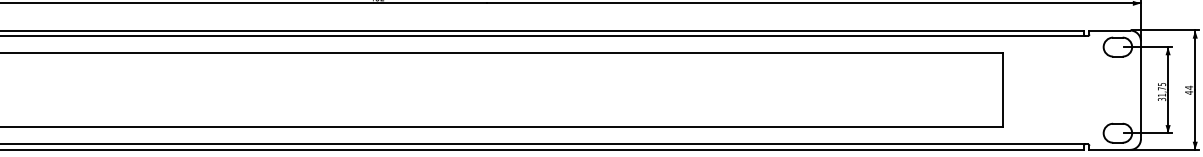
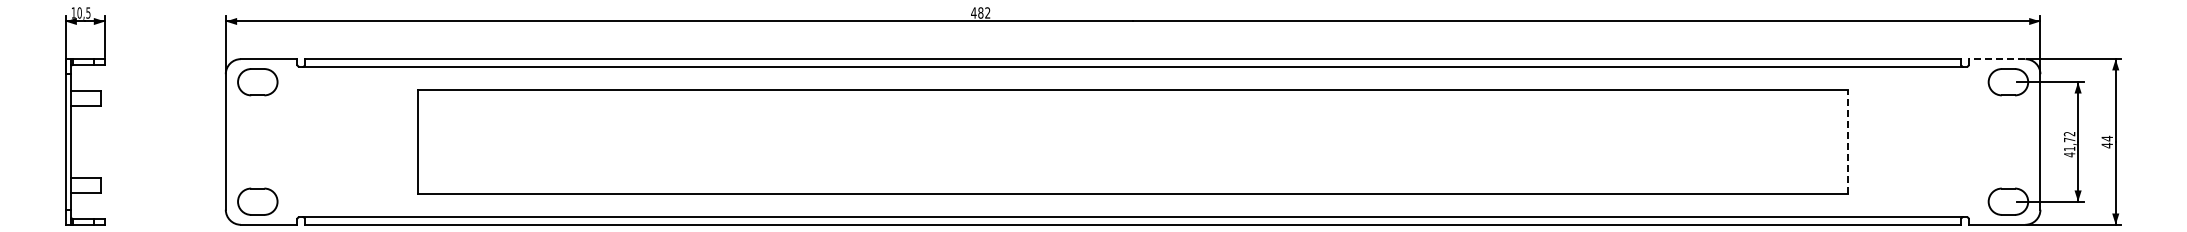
line: (1109, 30) -> (1996, 59), solid -> dashed
line: (1002, 89) -> (1848, 141), solid -> dashed
text: (1161, 92) -> (2069, 144), 31,75 -> 41,72

